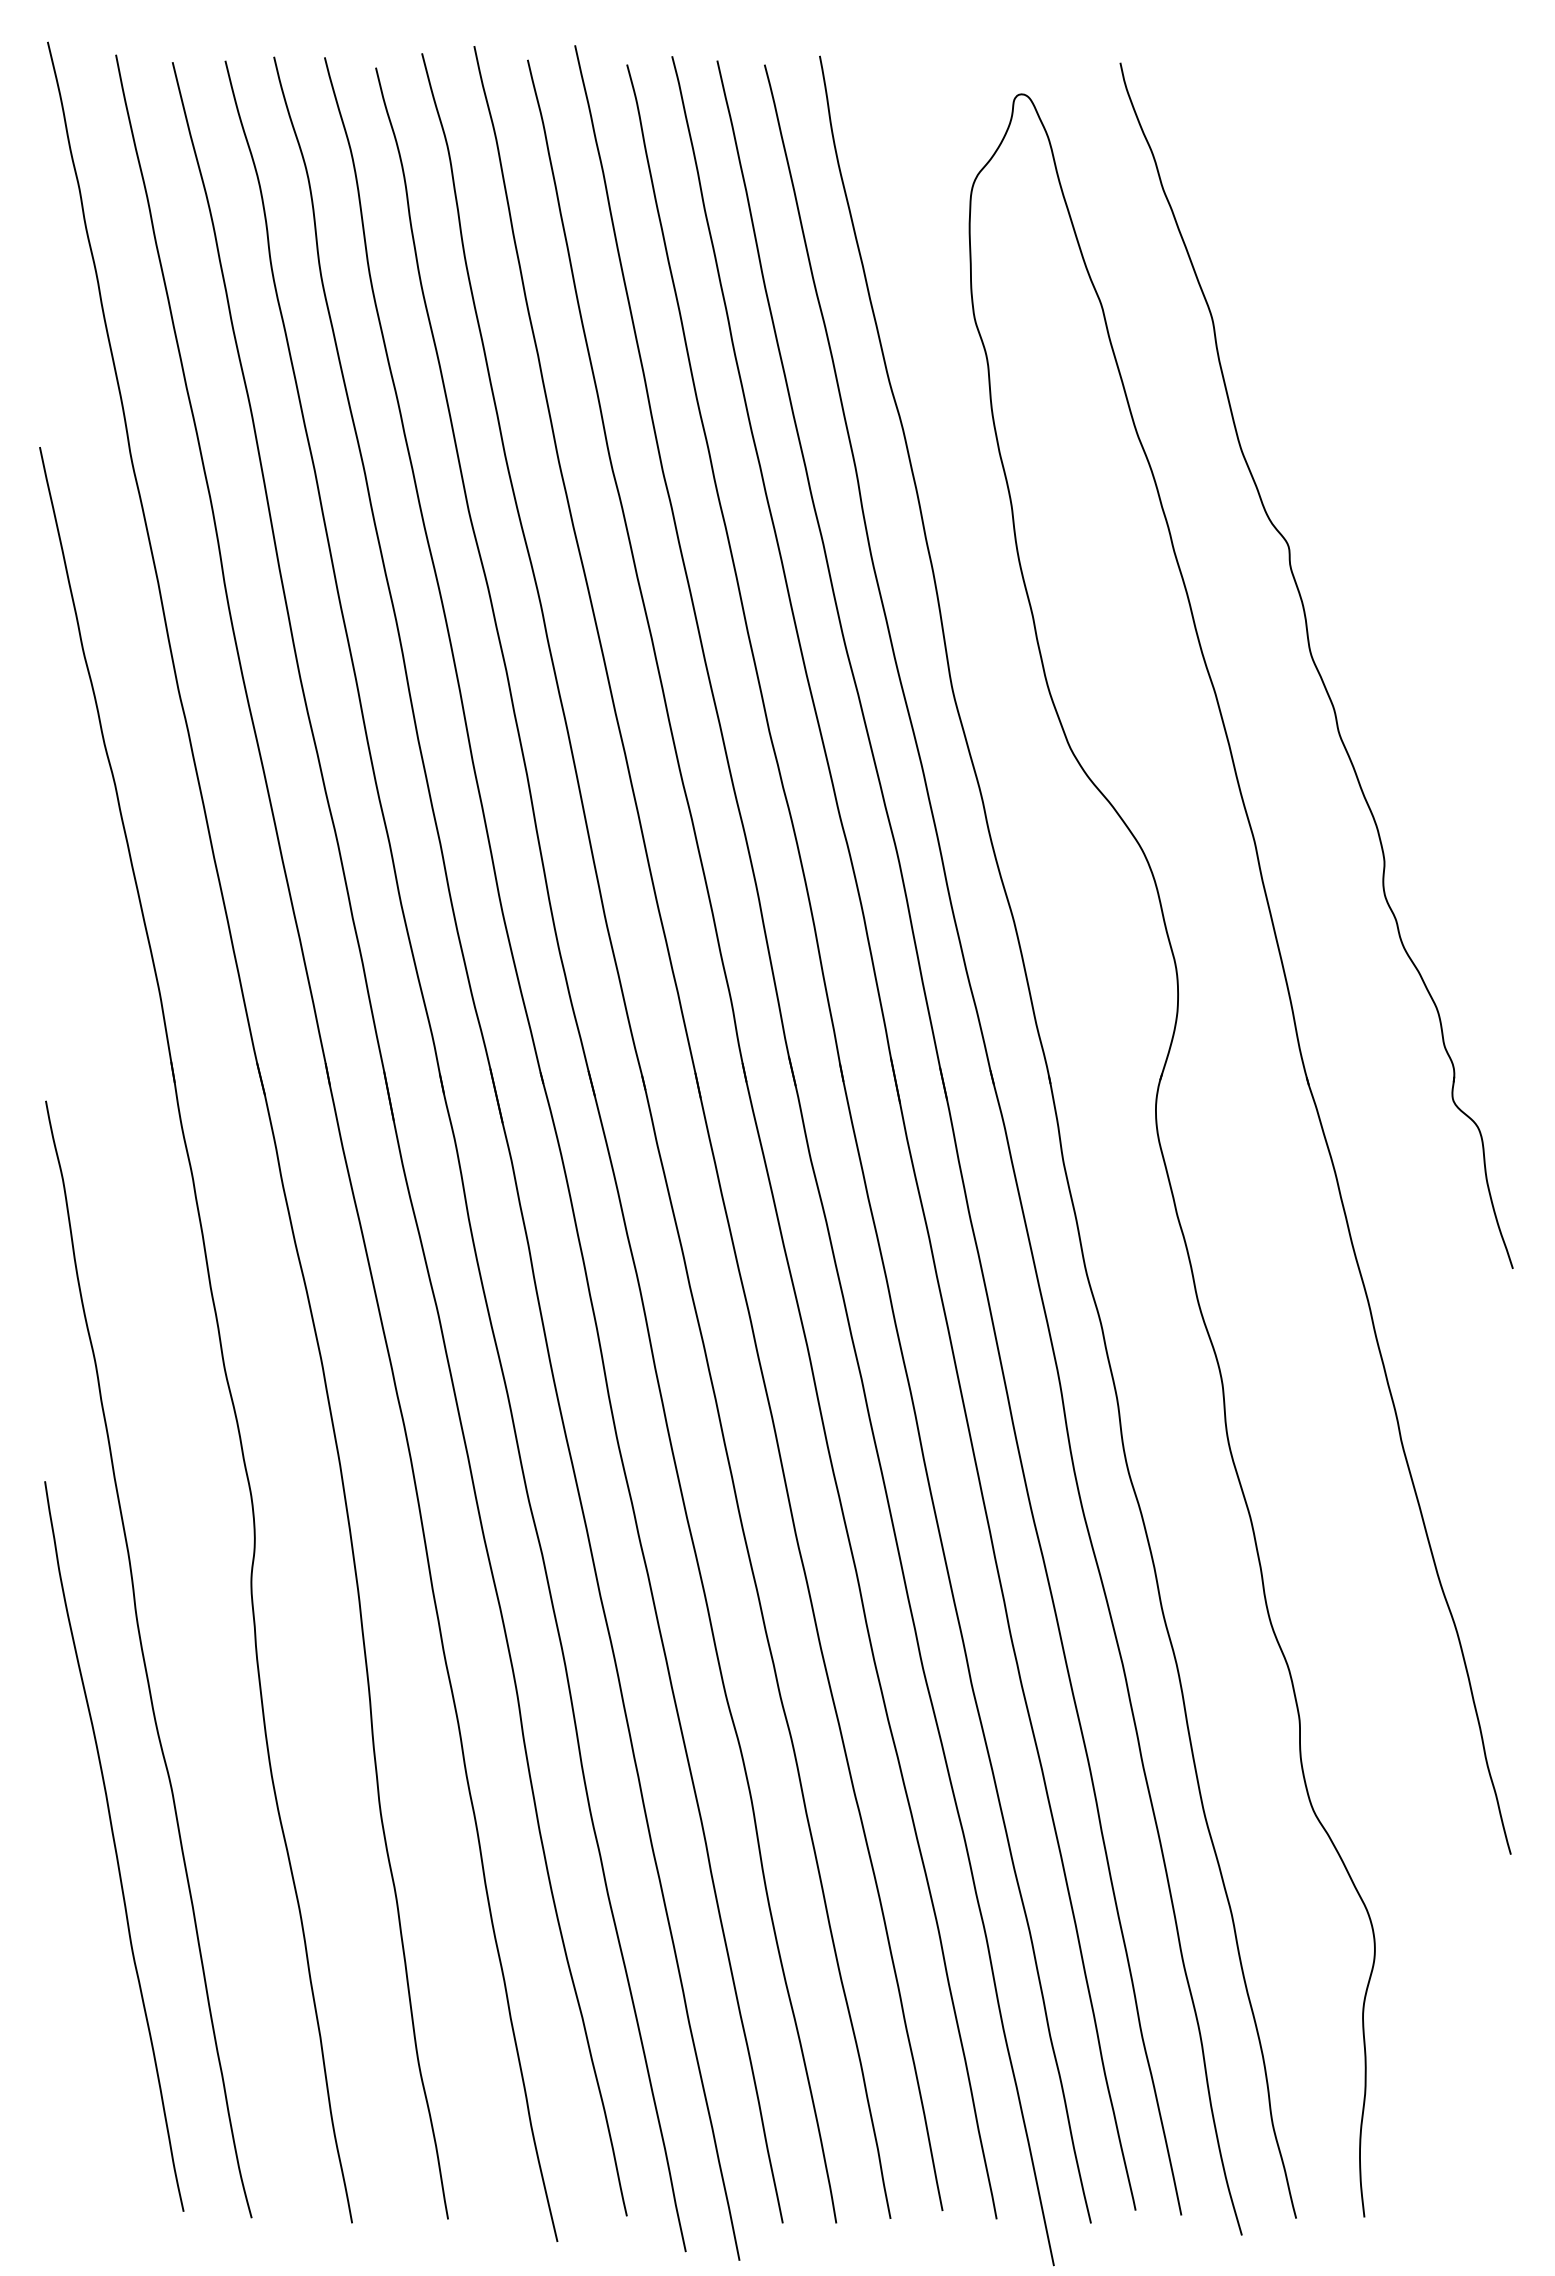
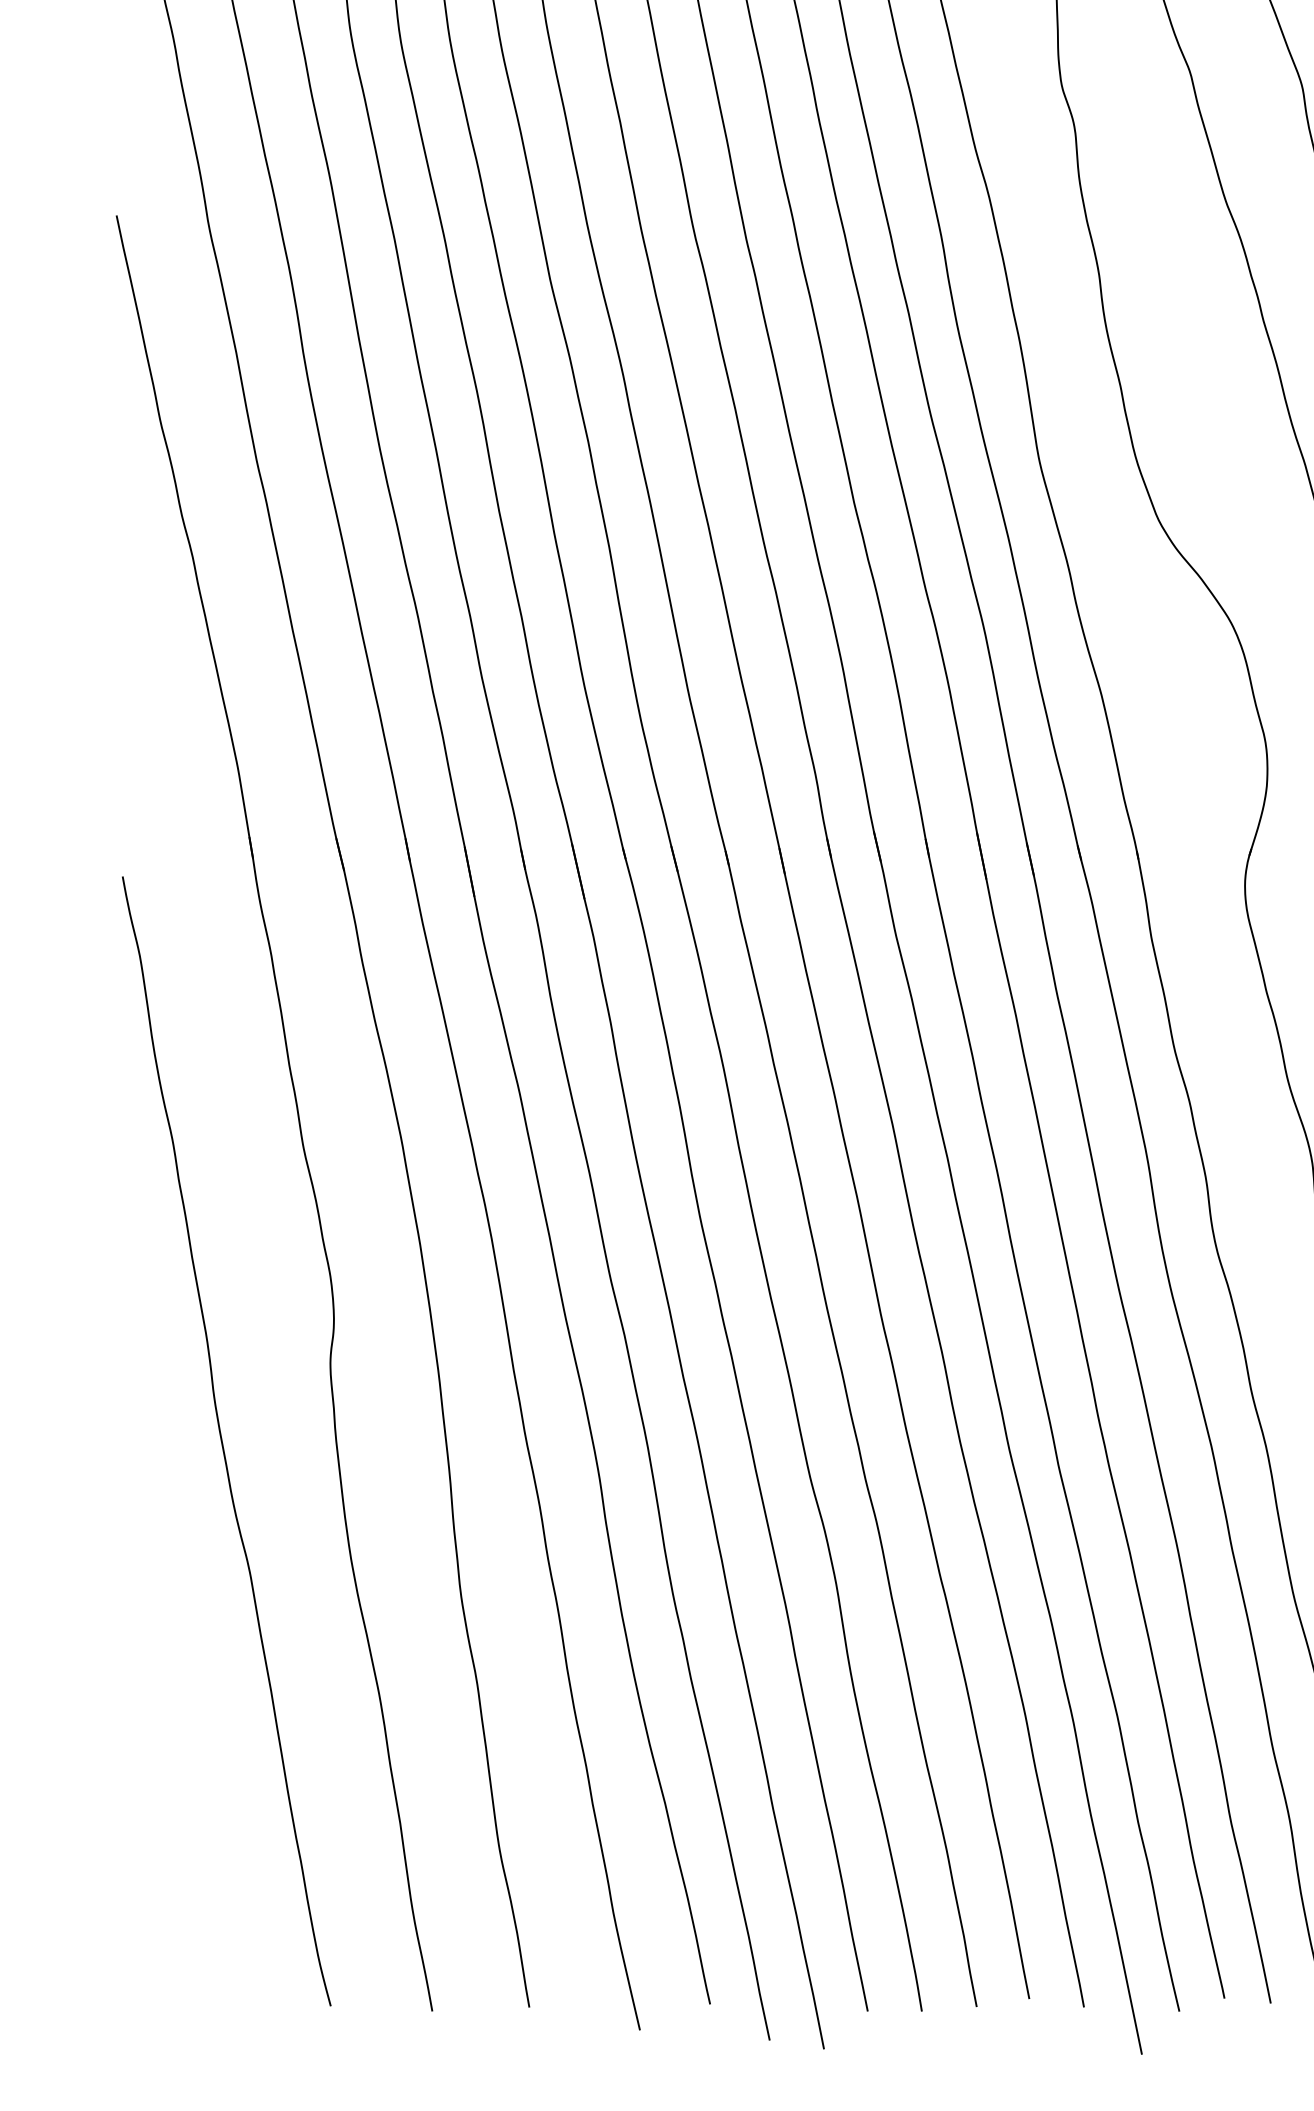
curve: (114, 1846) -> (192, 1630), removed

